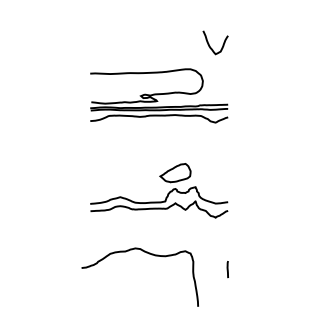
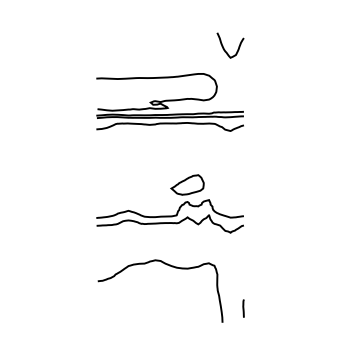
curve: (146, 253) -> (167, 265), moved
line: (227, 269) -> (243, 308), moved

